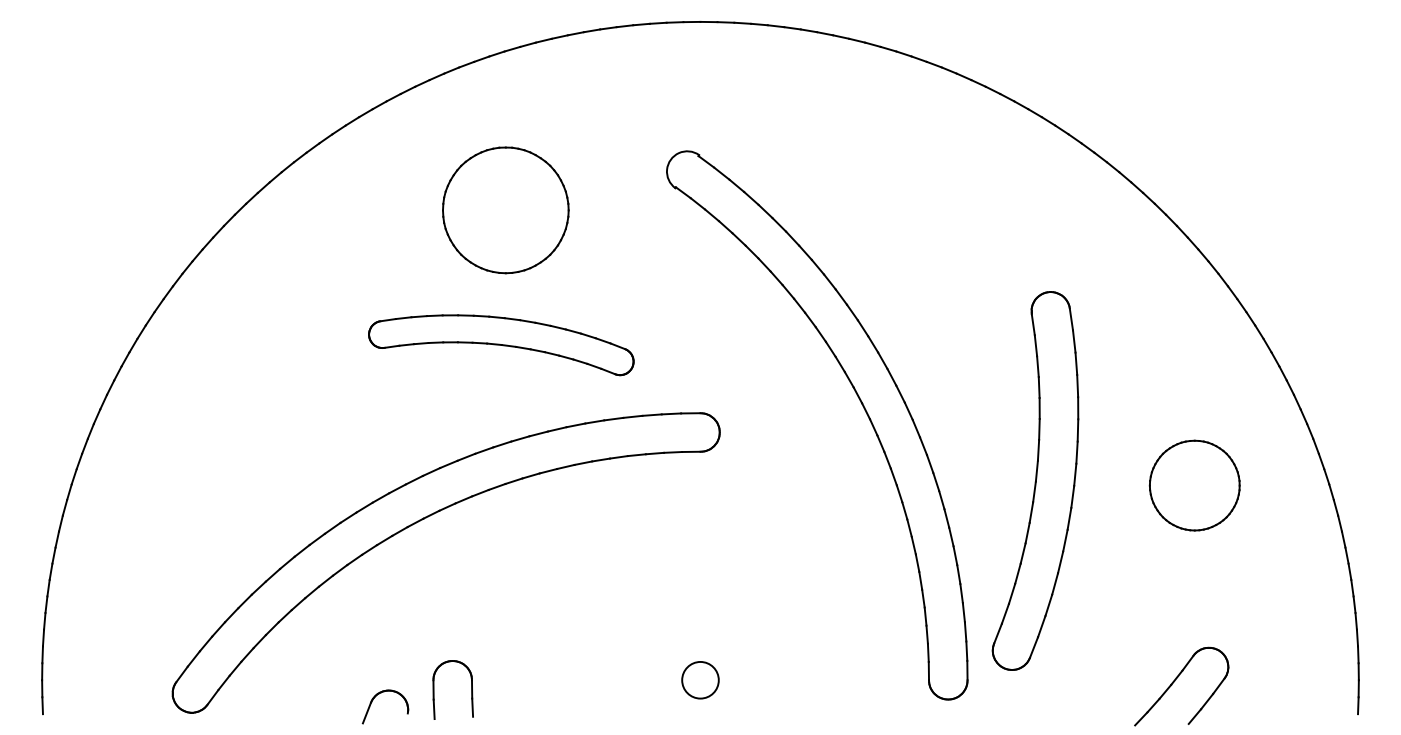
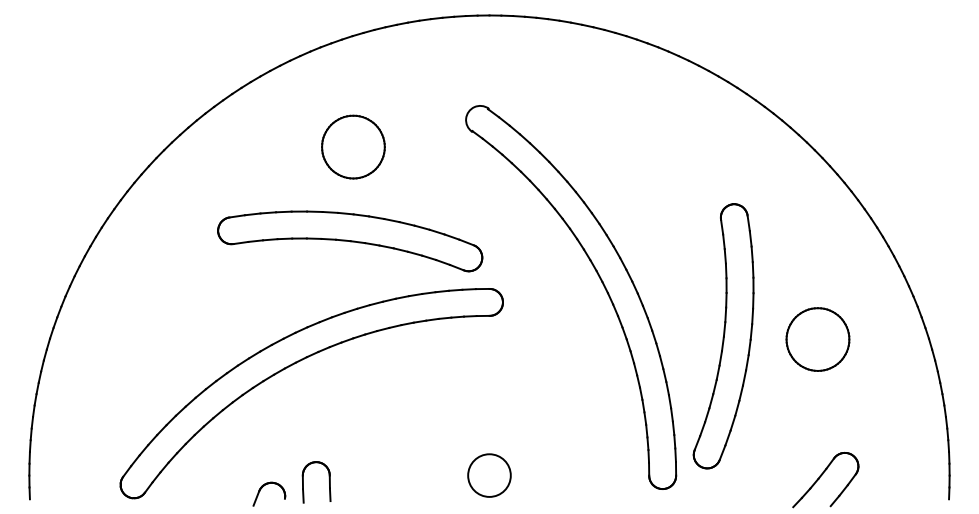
part: (505, 209) -> (353, 146), size x0.71
part: (501, 345) -> (350, 241), size x1.43
part: (1194, 485) -> (817, 339), moved
circle: (700, 680) -> (489, 475), size x1.67

